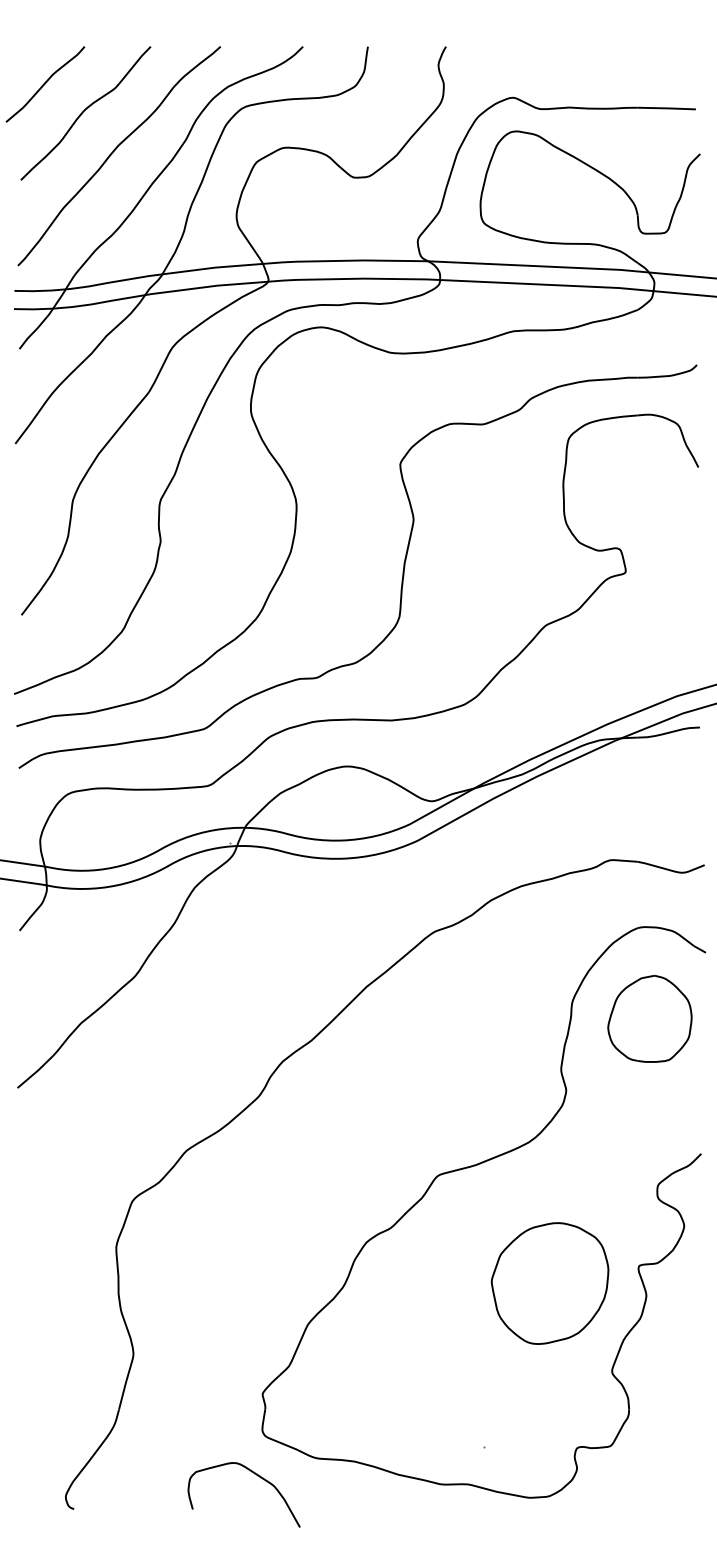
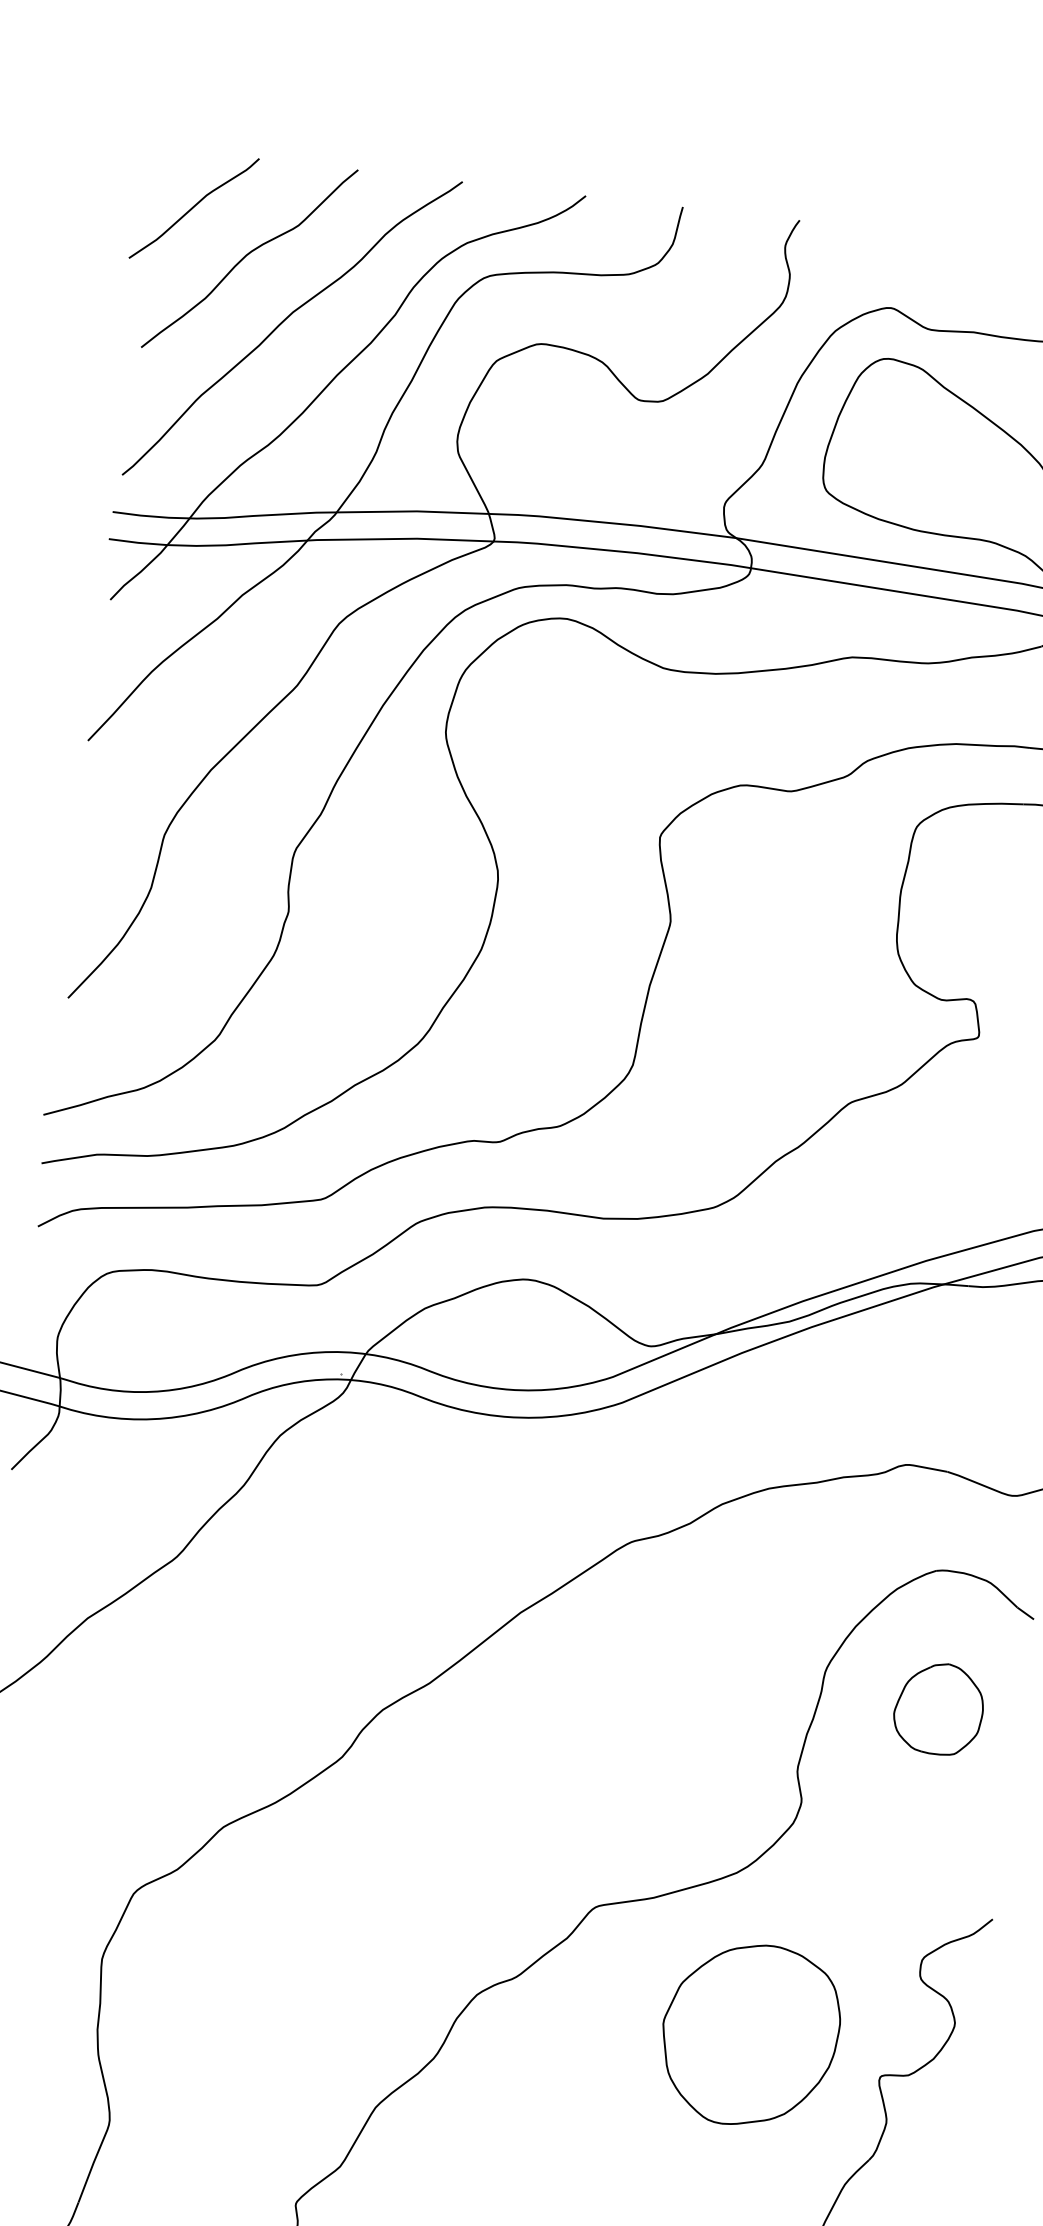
part: (649, 1018) -> (938, 1708), size x0.7
part: (549, 1283) -> (749, 2035), moved

